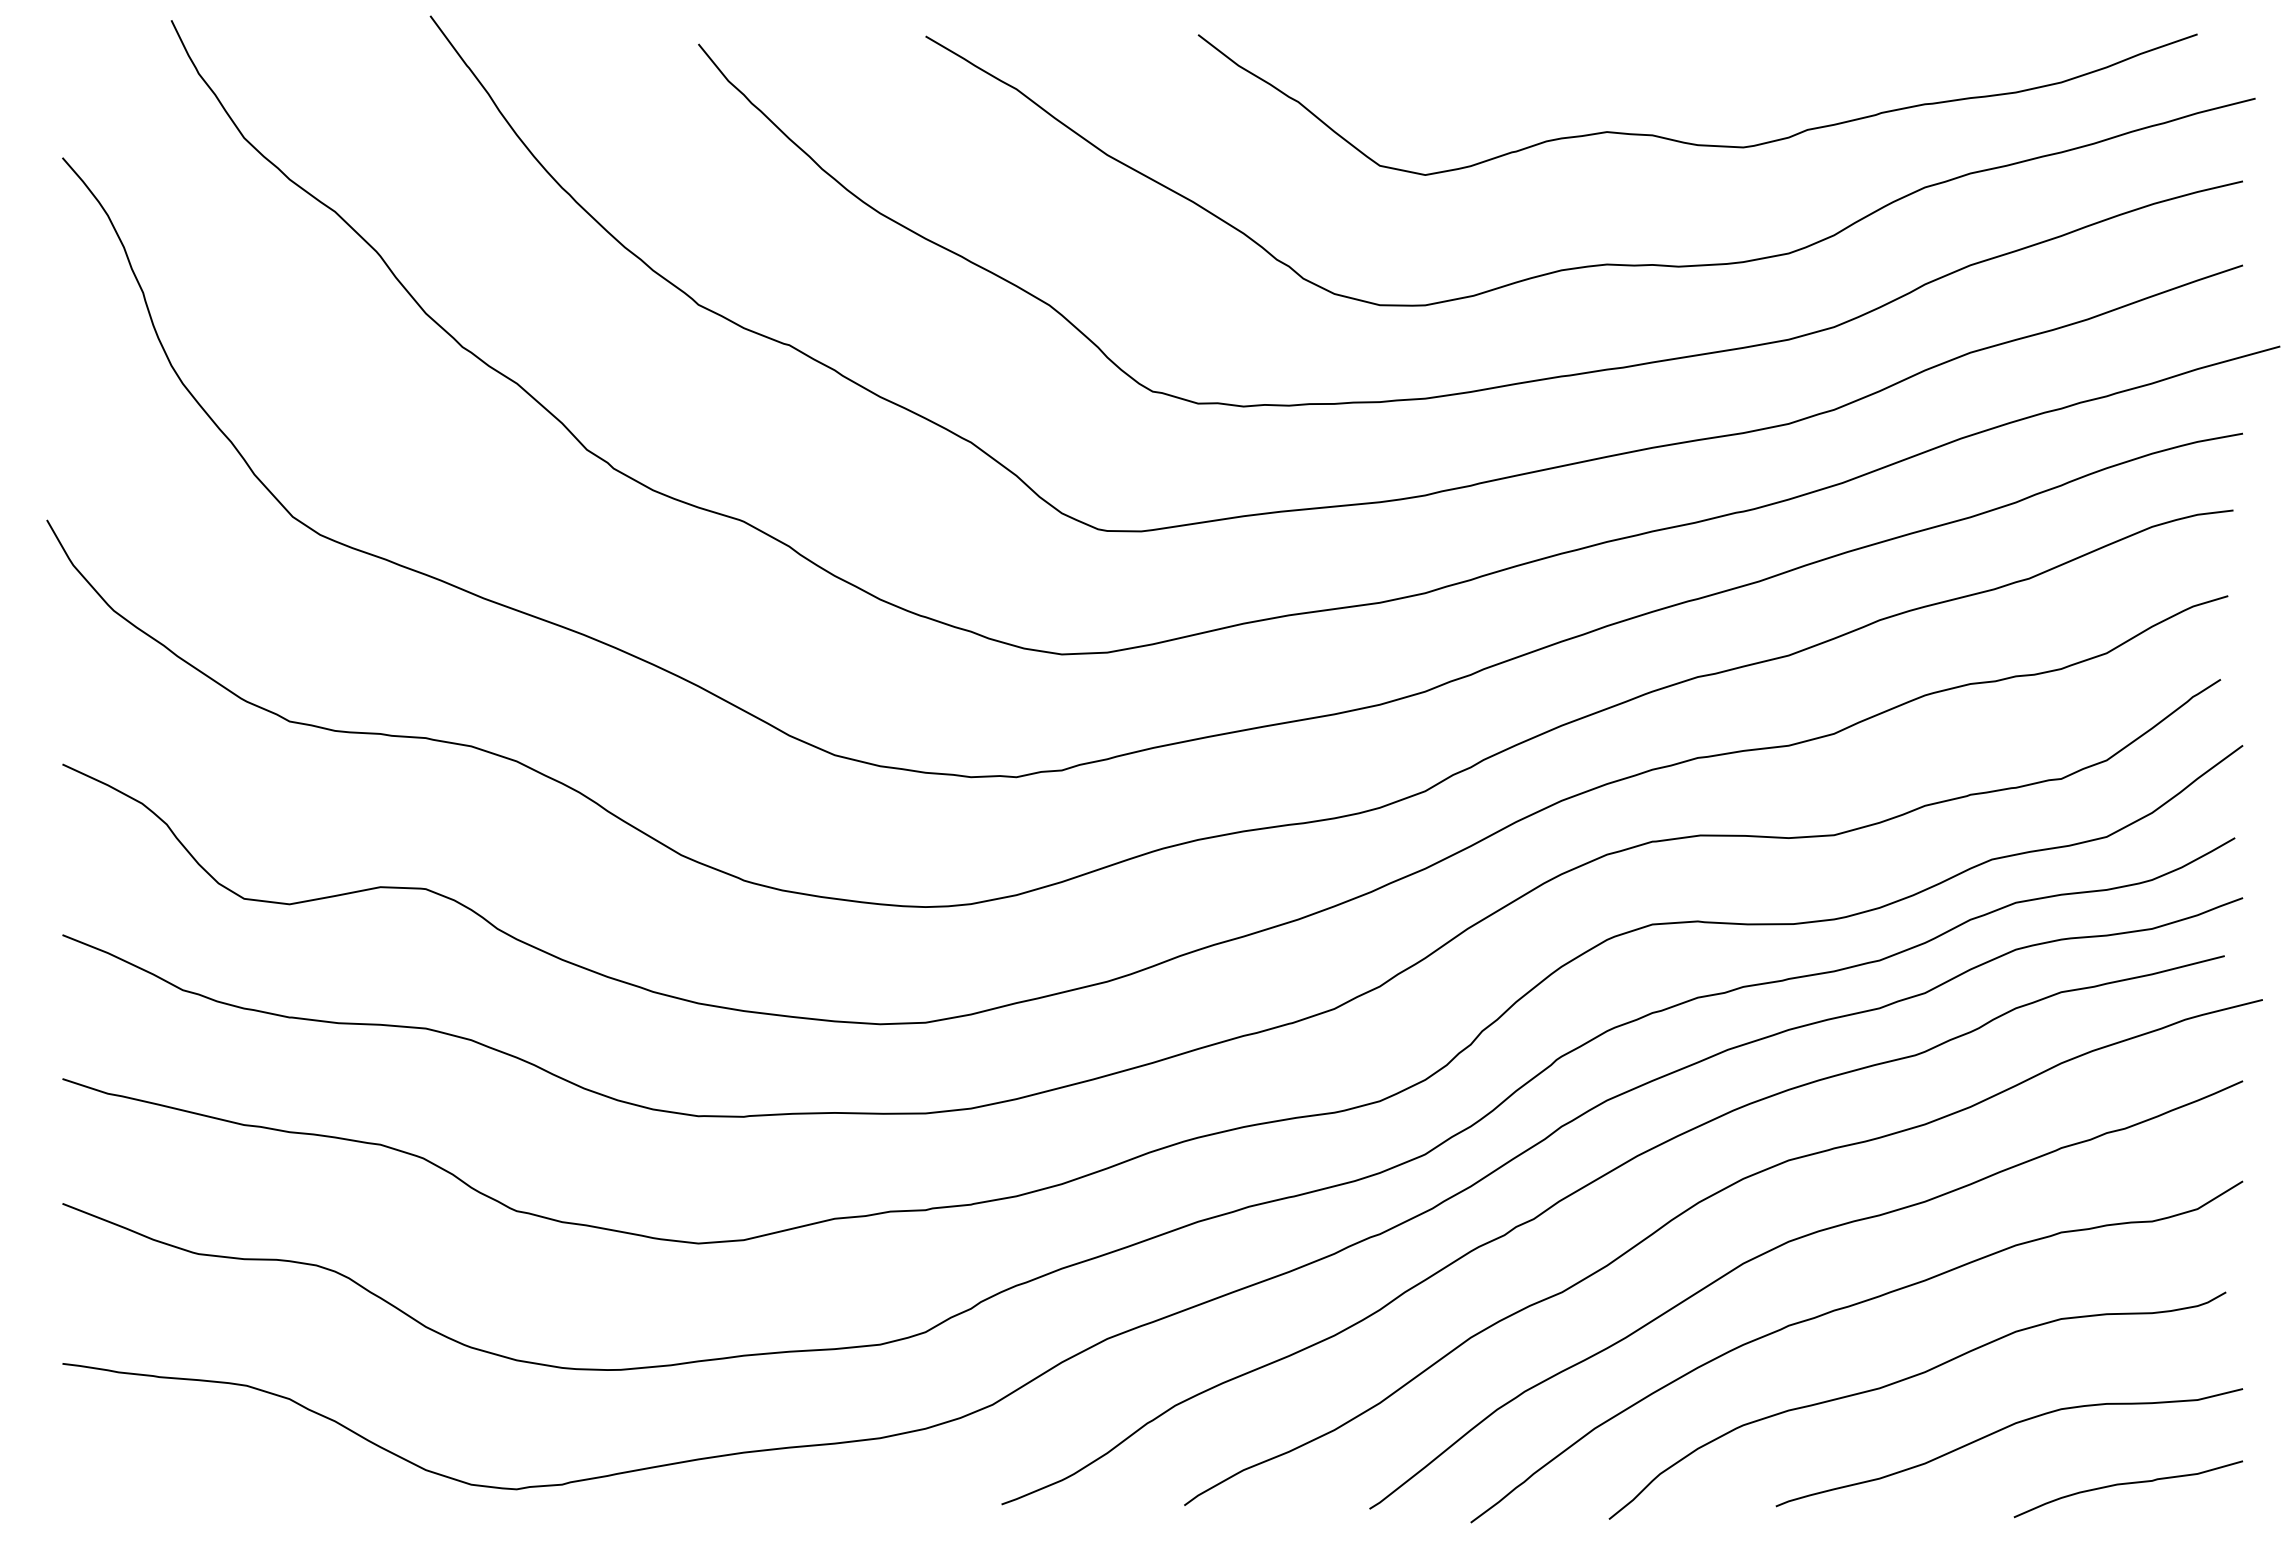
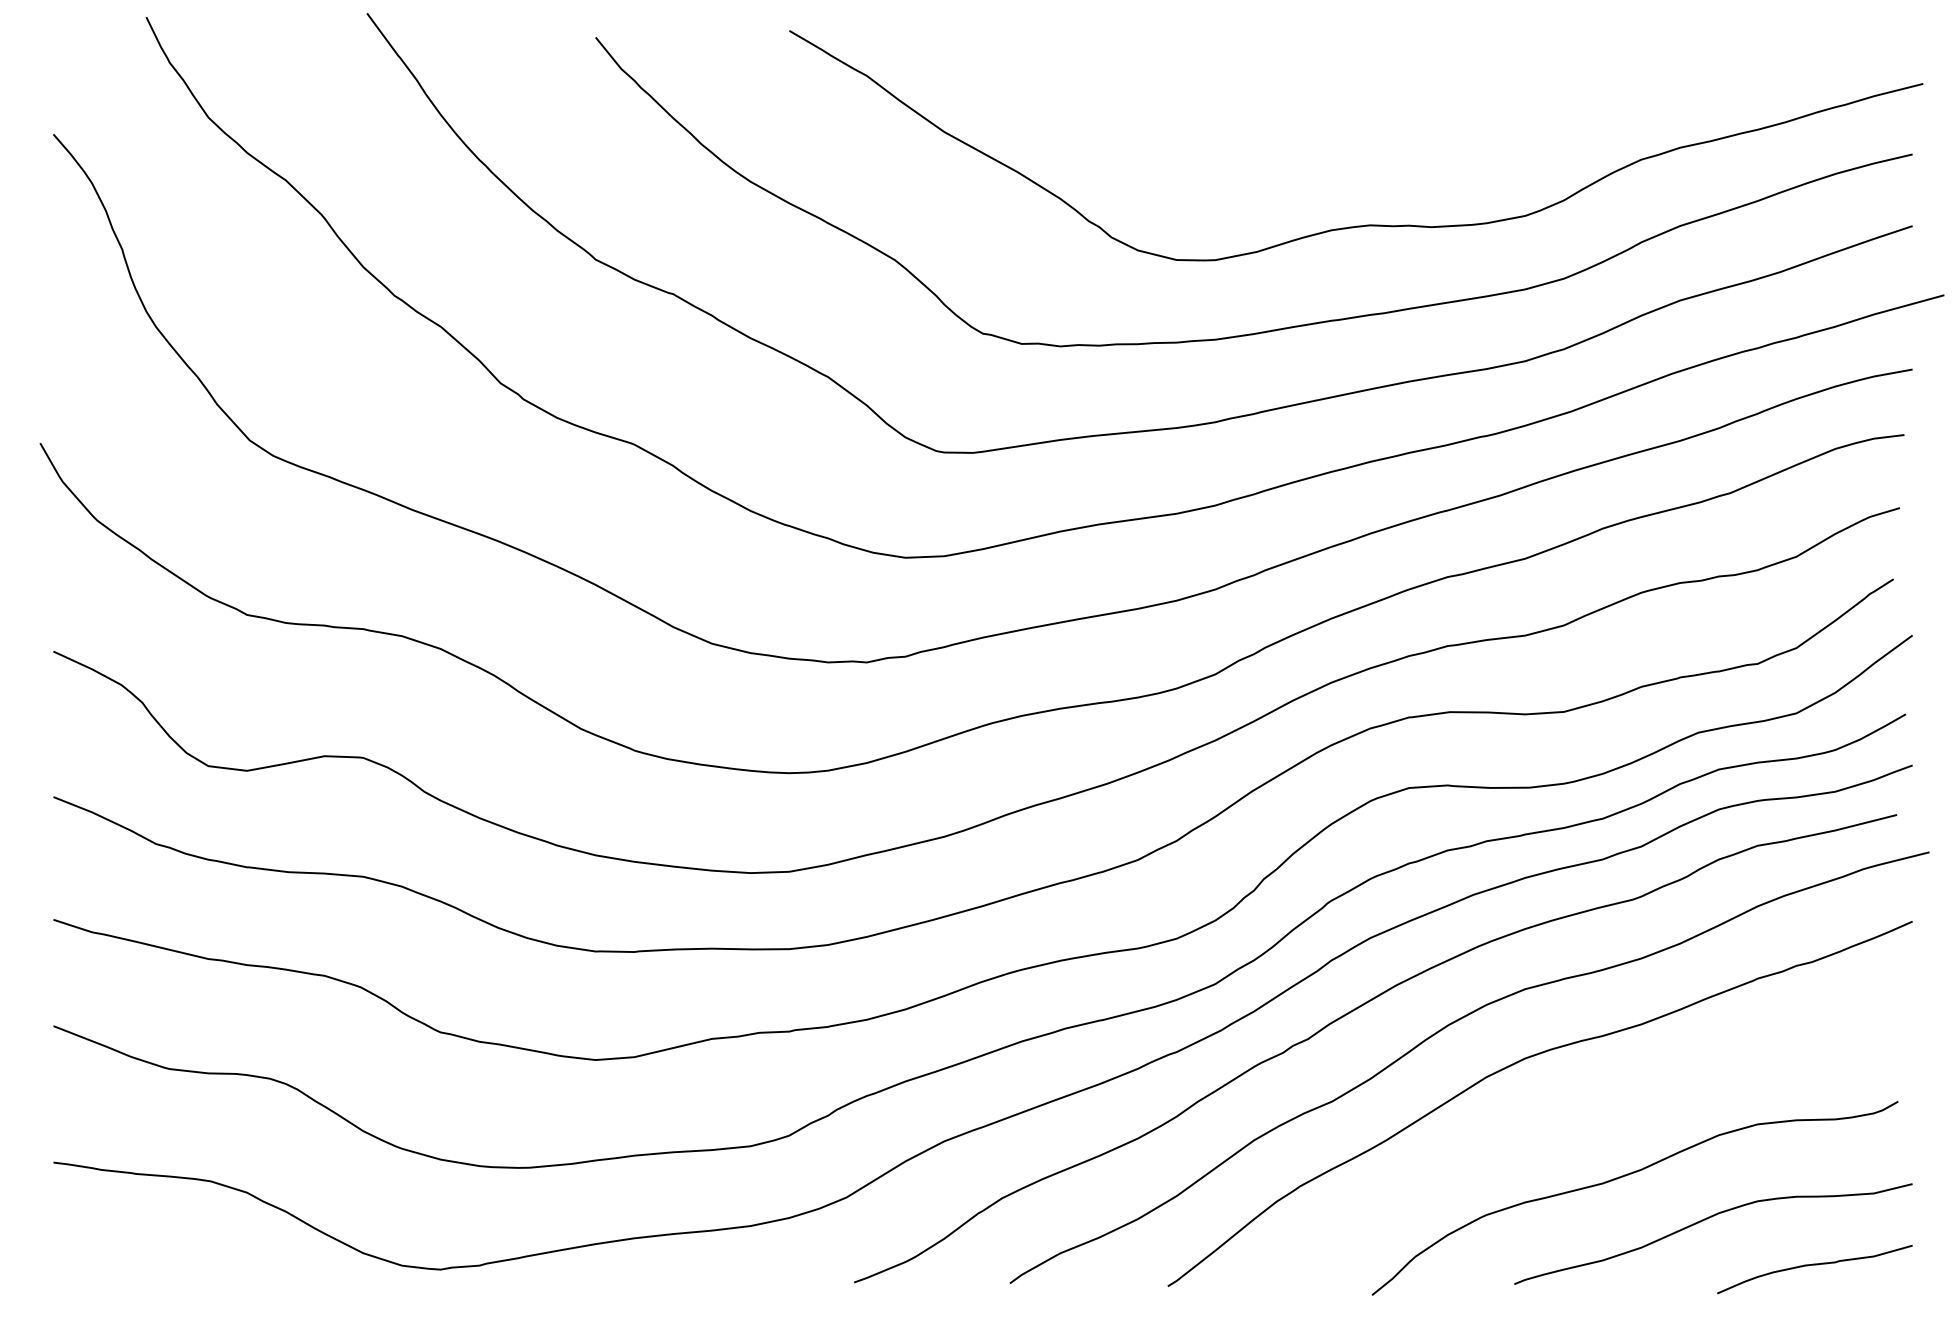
curve: (1689, 142) -> (1440, 121), removed
curve: (1846, 1308) -> (1574, 1115), removed

